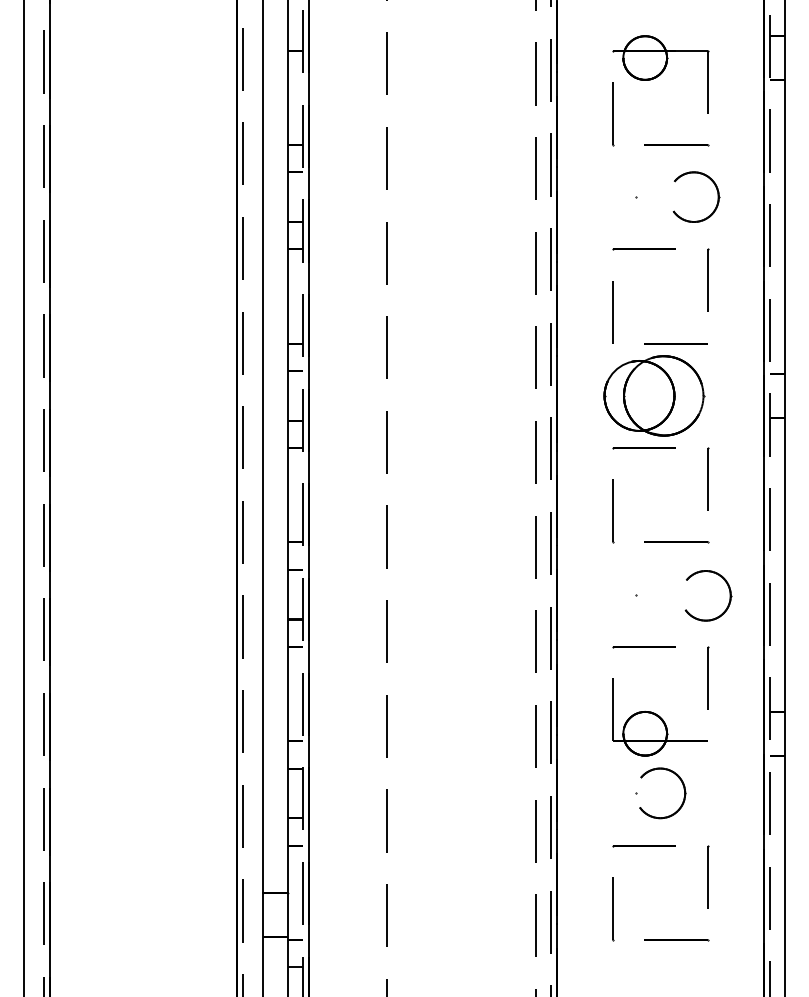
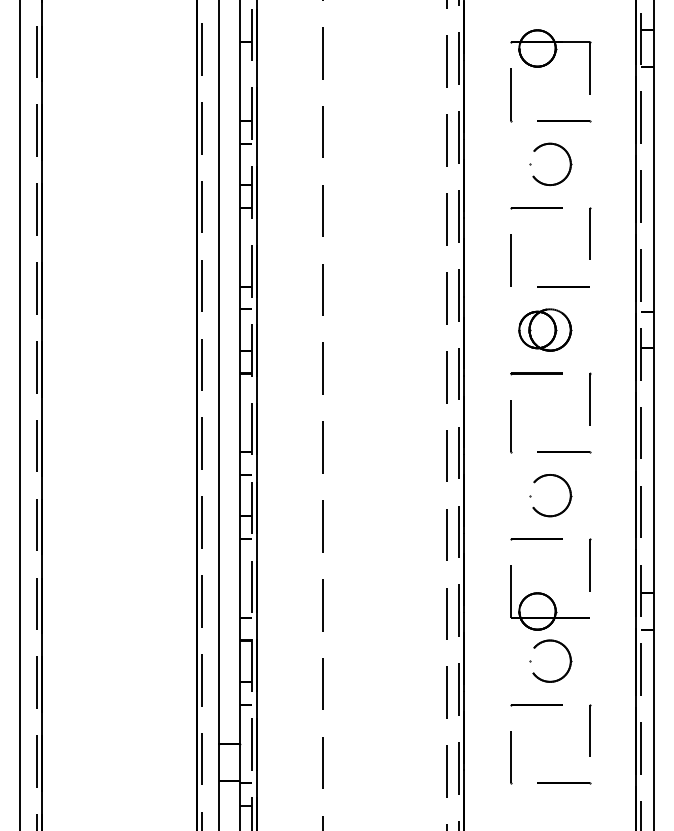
part: (717, 197) -> (569, 164), moved
part: (654, 395) -> (545, 329), size x0.62
part: (729, 595) -> (569, 495), moved

